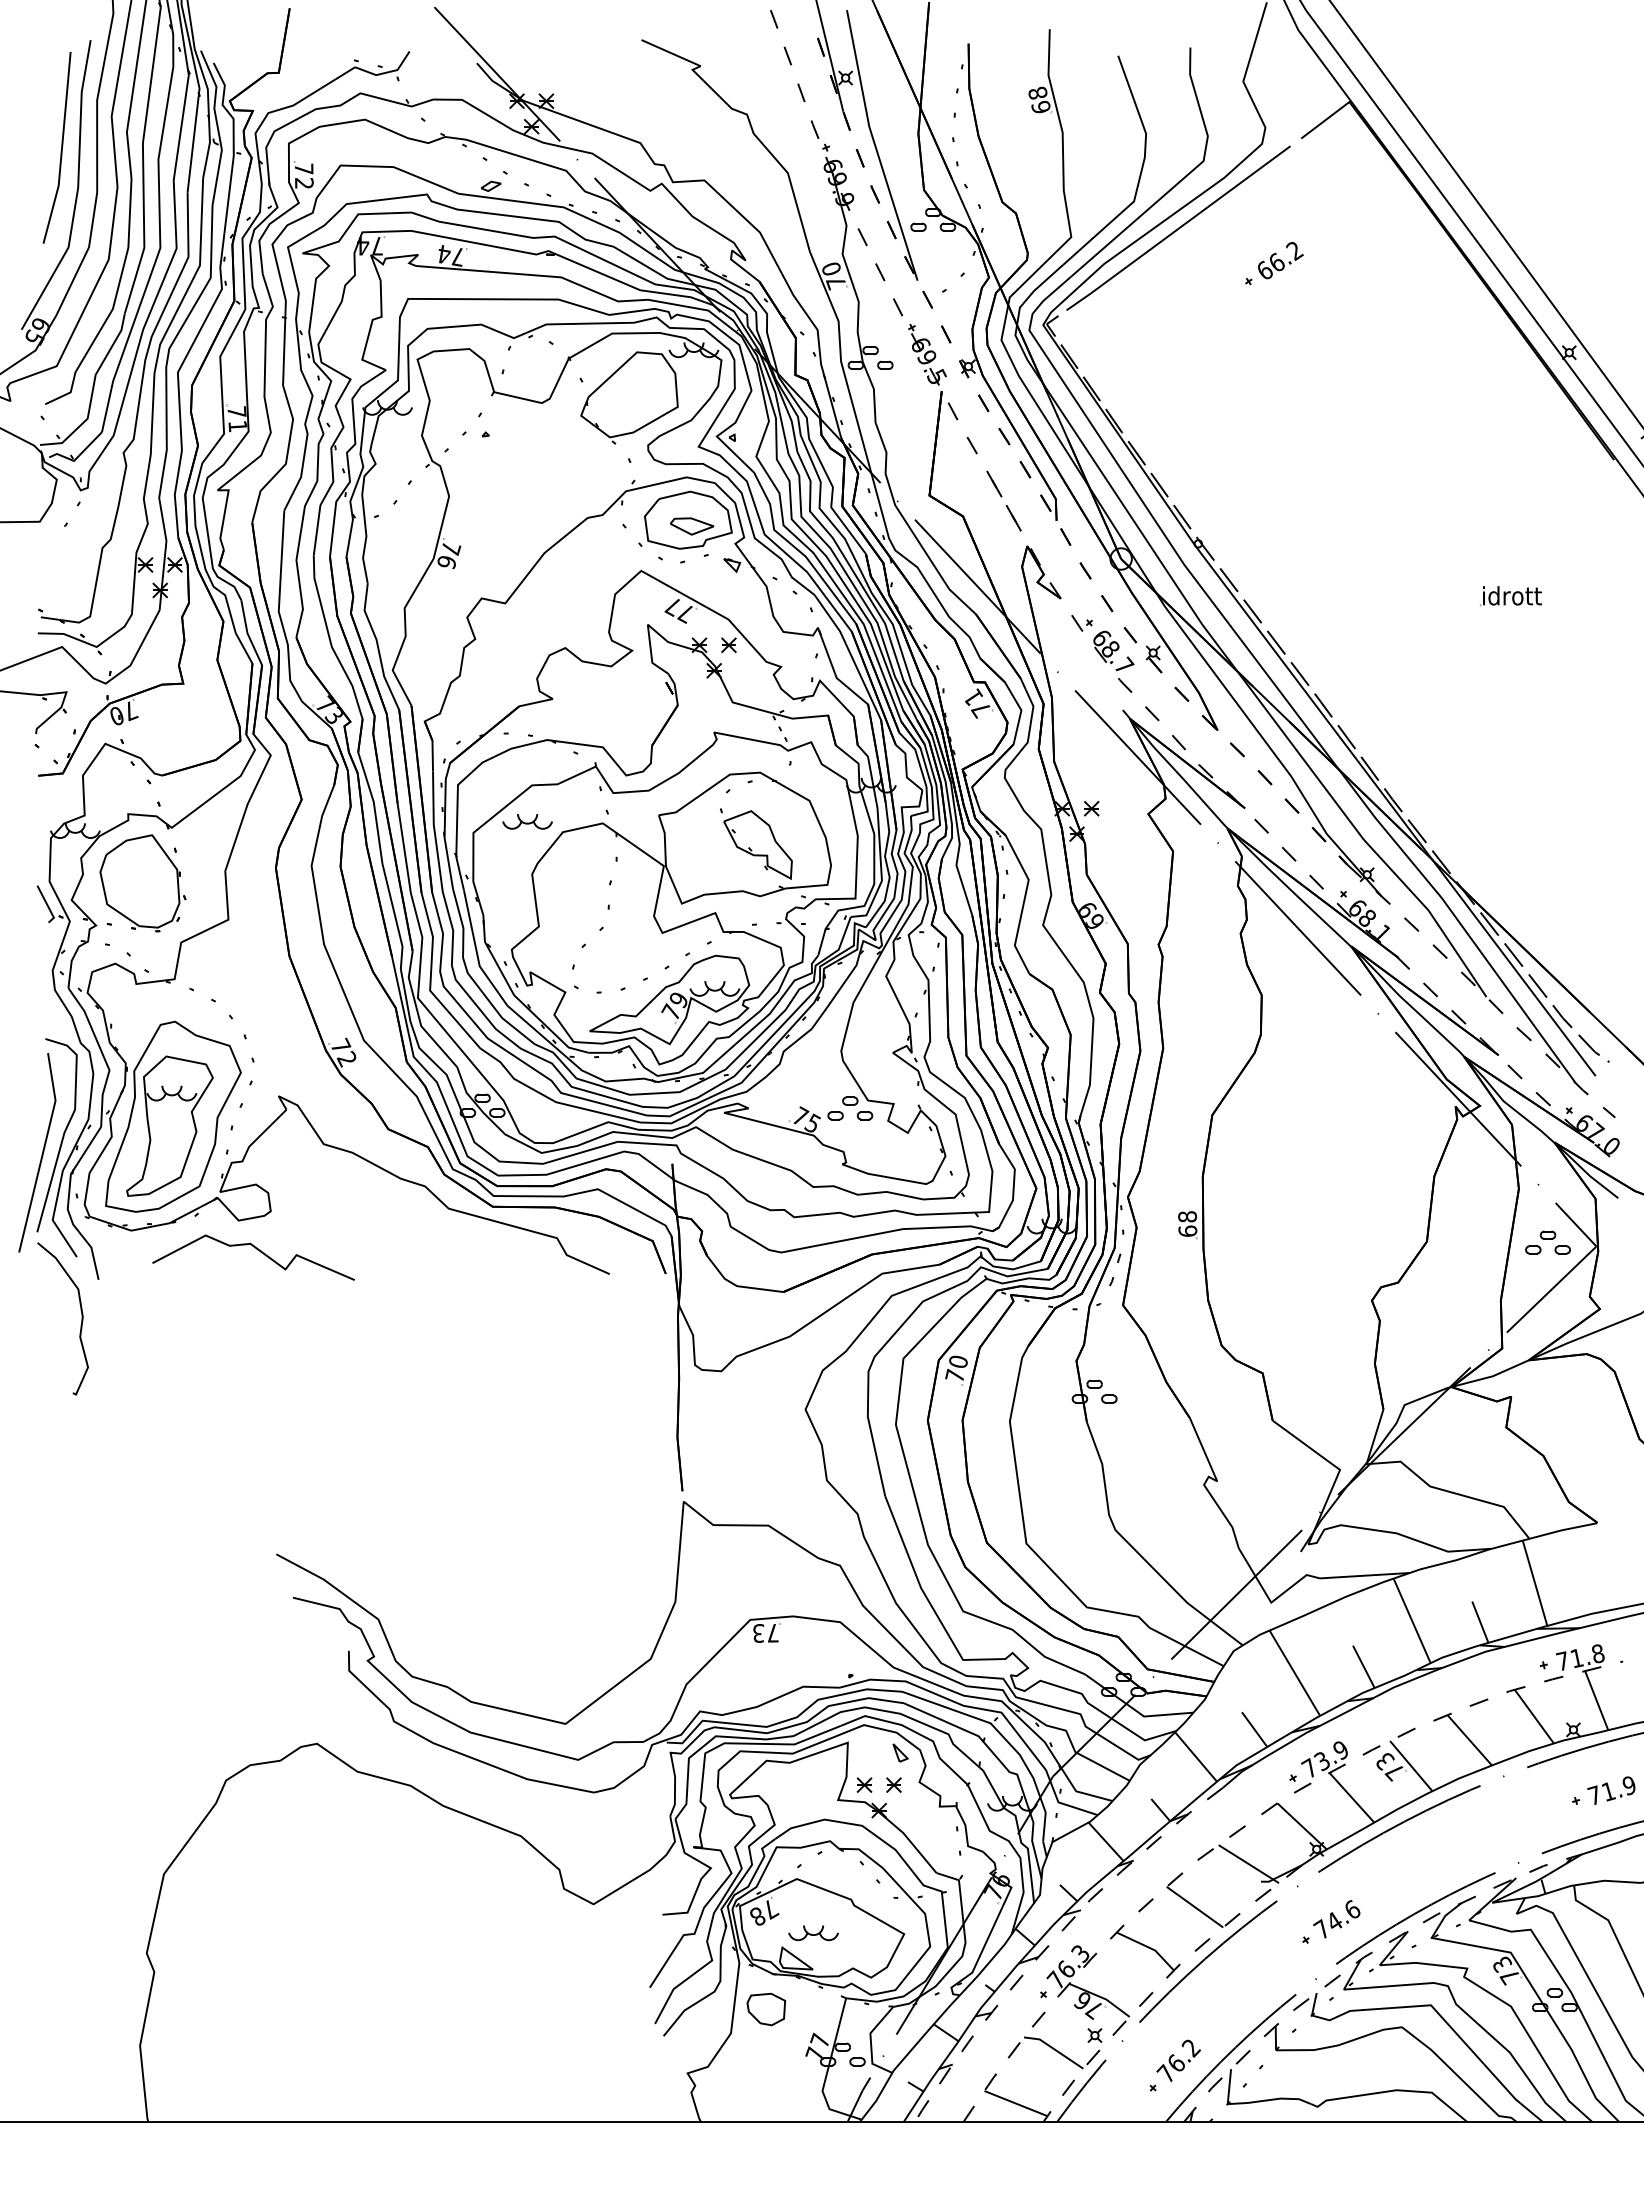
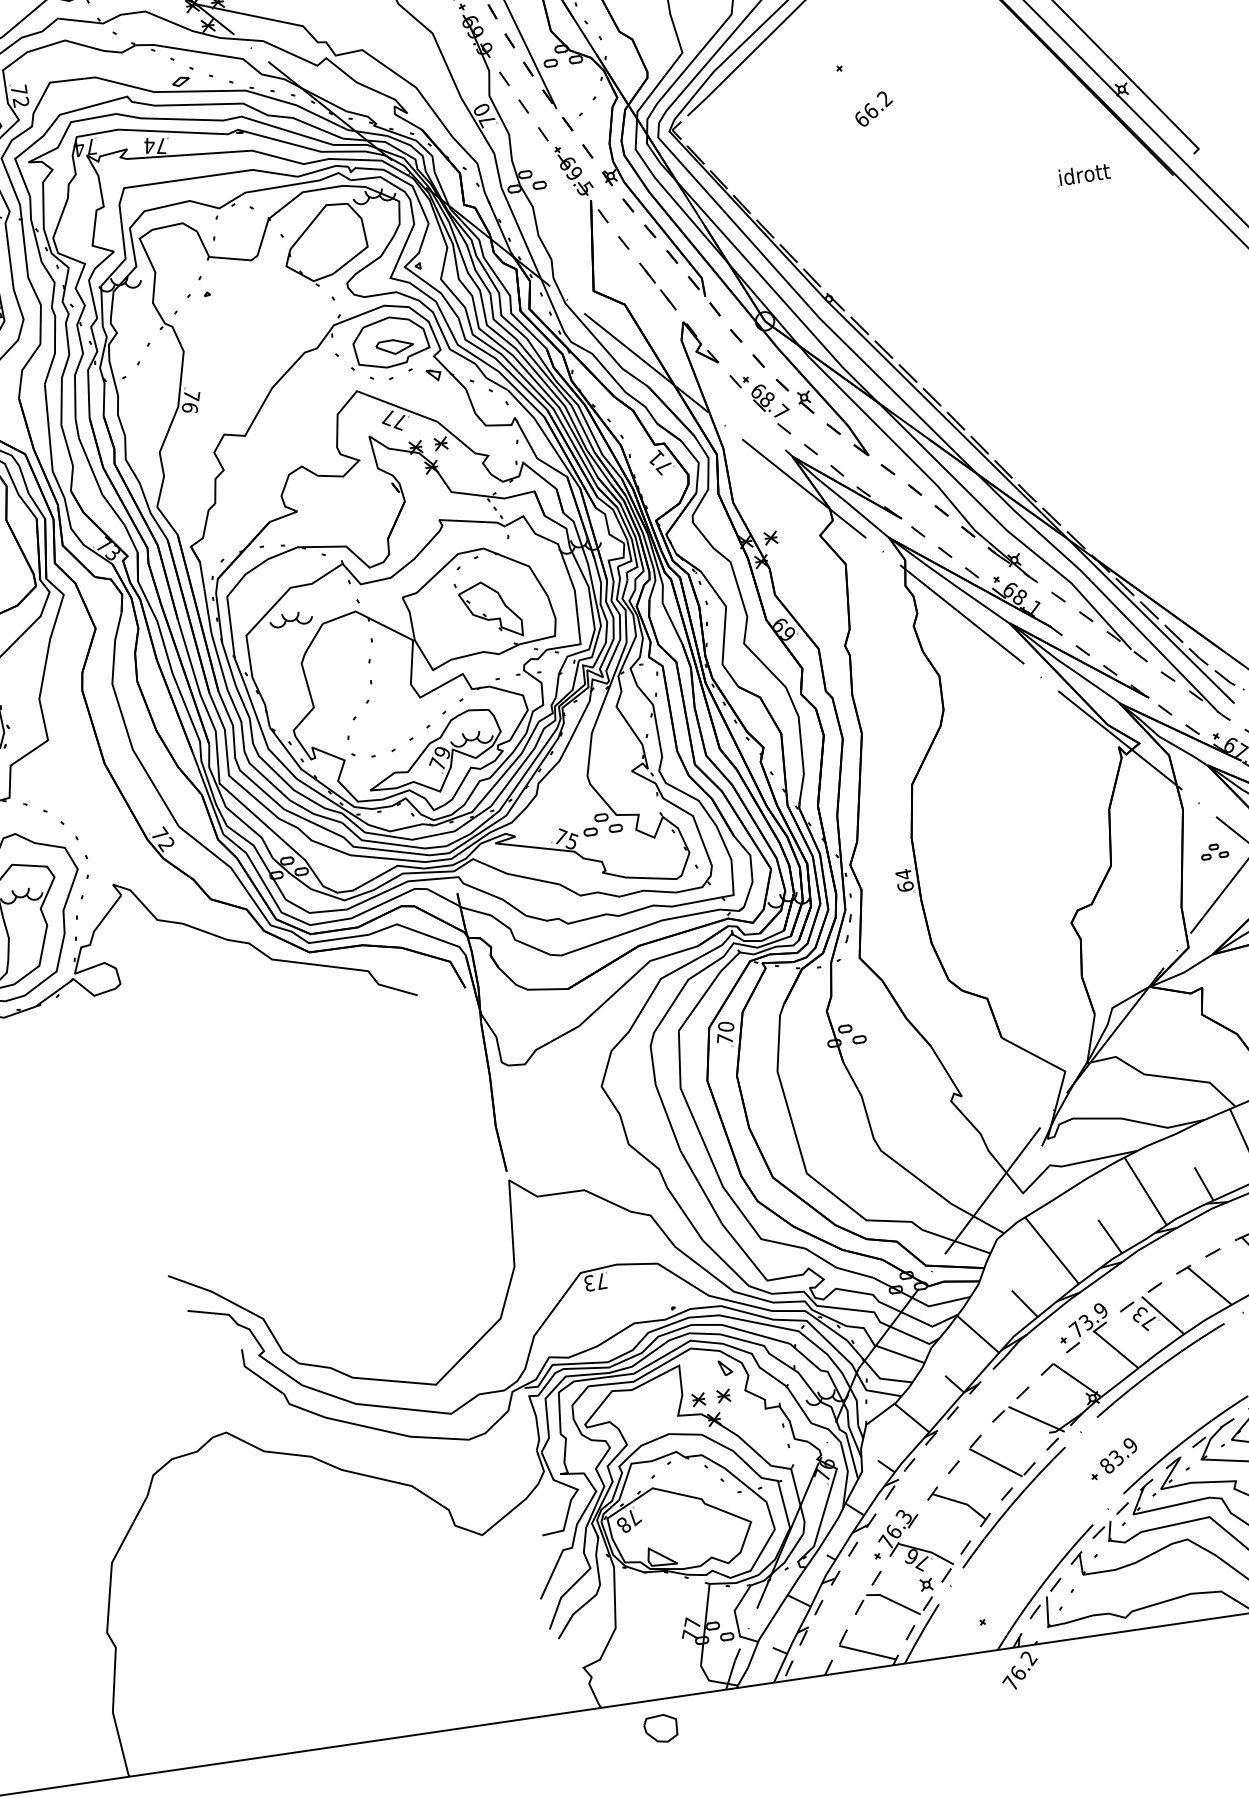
text: (1280, 260) -> (873, 108), moved
part: (1510, 596) -> (1083, 175), moved
text: (1187, 1216) -> (903, 874), 68 -> 64
part: (1547, 1242) -> (1214, 851), size x0.7
curve: (257, 1250) -> (114, 1019), removed
text: (1336, 1919) -> (1118, 1455), 74.6 -> 83.9
part: (813, 1933) -> (673, 1532), removed
part: (765, 2009) -> (660, 1729), moved
text: (1178, 2060) -> (1019, 1670), moved

